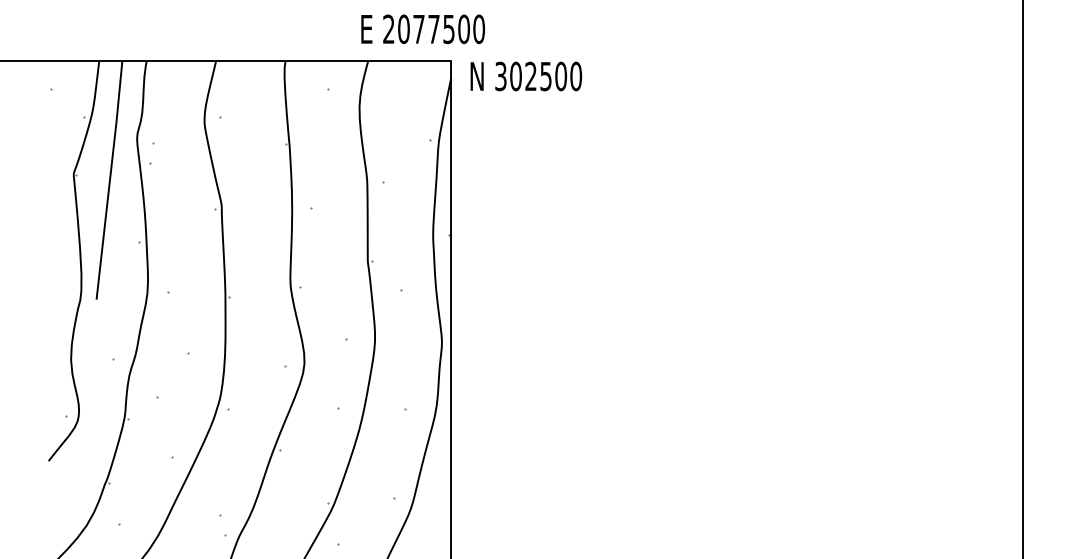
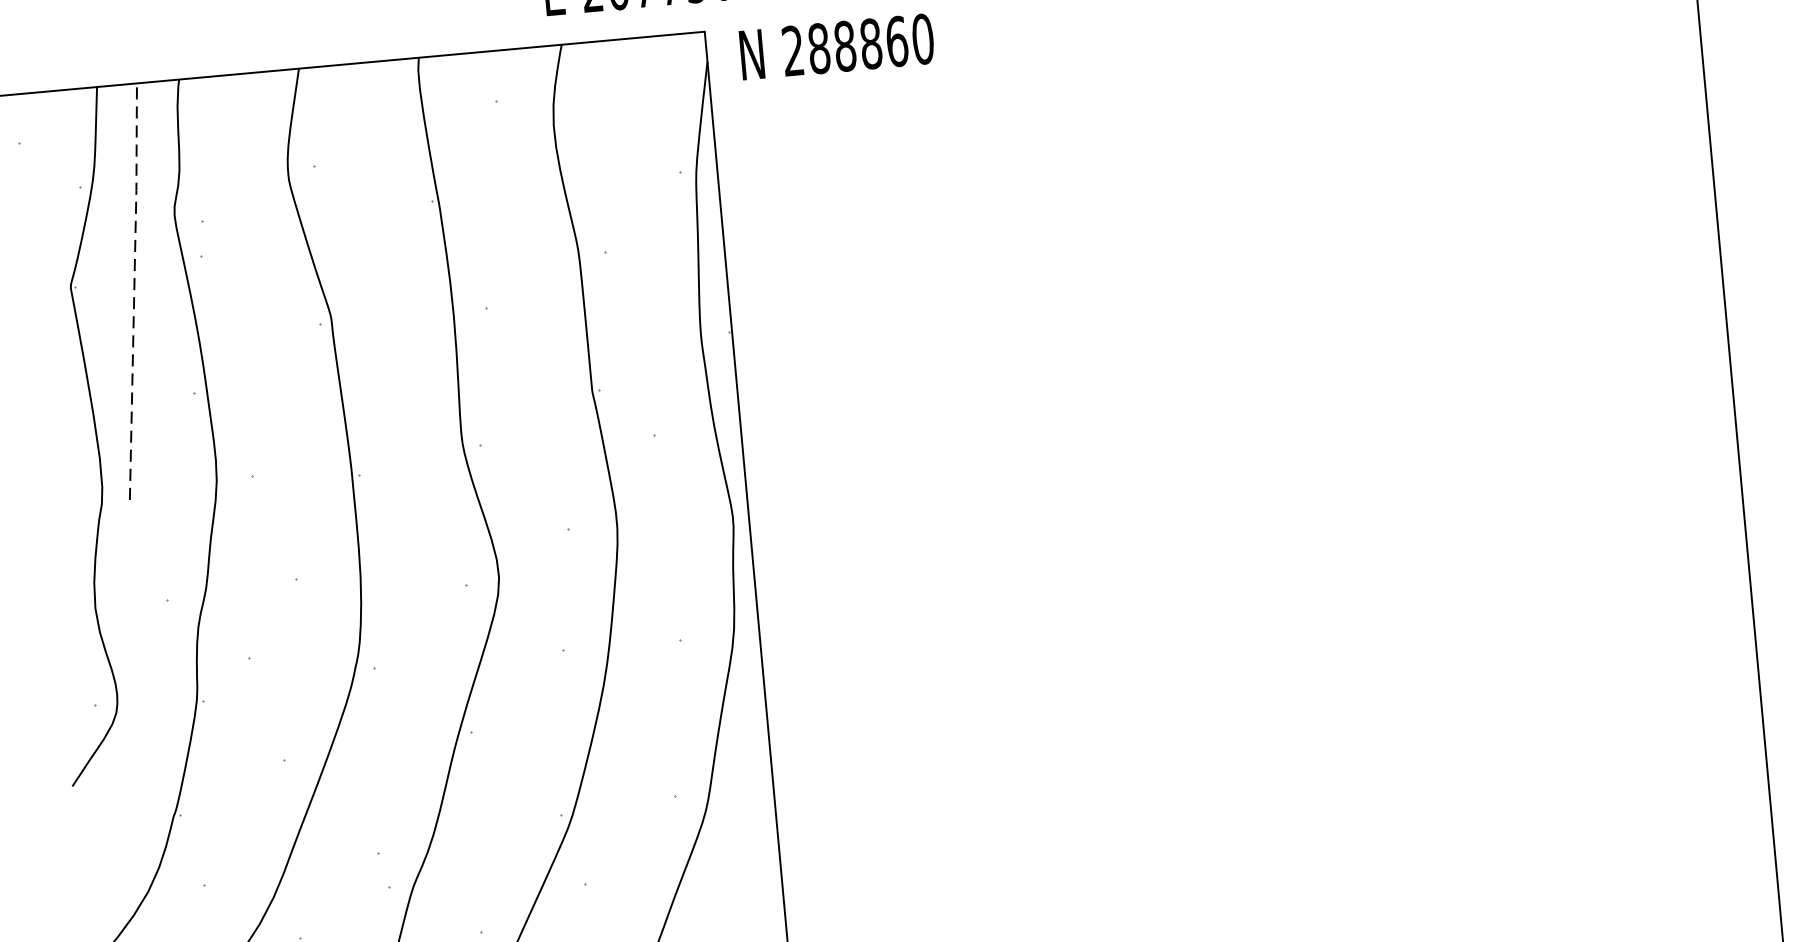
text: (531, 76) -> (845, 46), 302500 -> 288860
line: (110, 179) -> (135, 290), solid -> dashed

